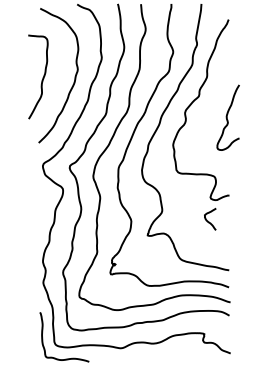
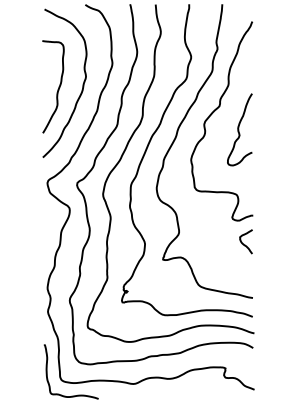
curve: (42, 76) -> (58, 86), moved
curve: (227, 117) -> (239, 129), moved
curve: (207, 220) -> (243, 243), moved

